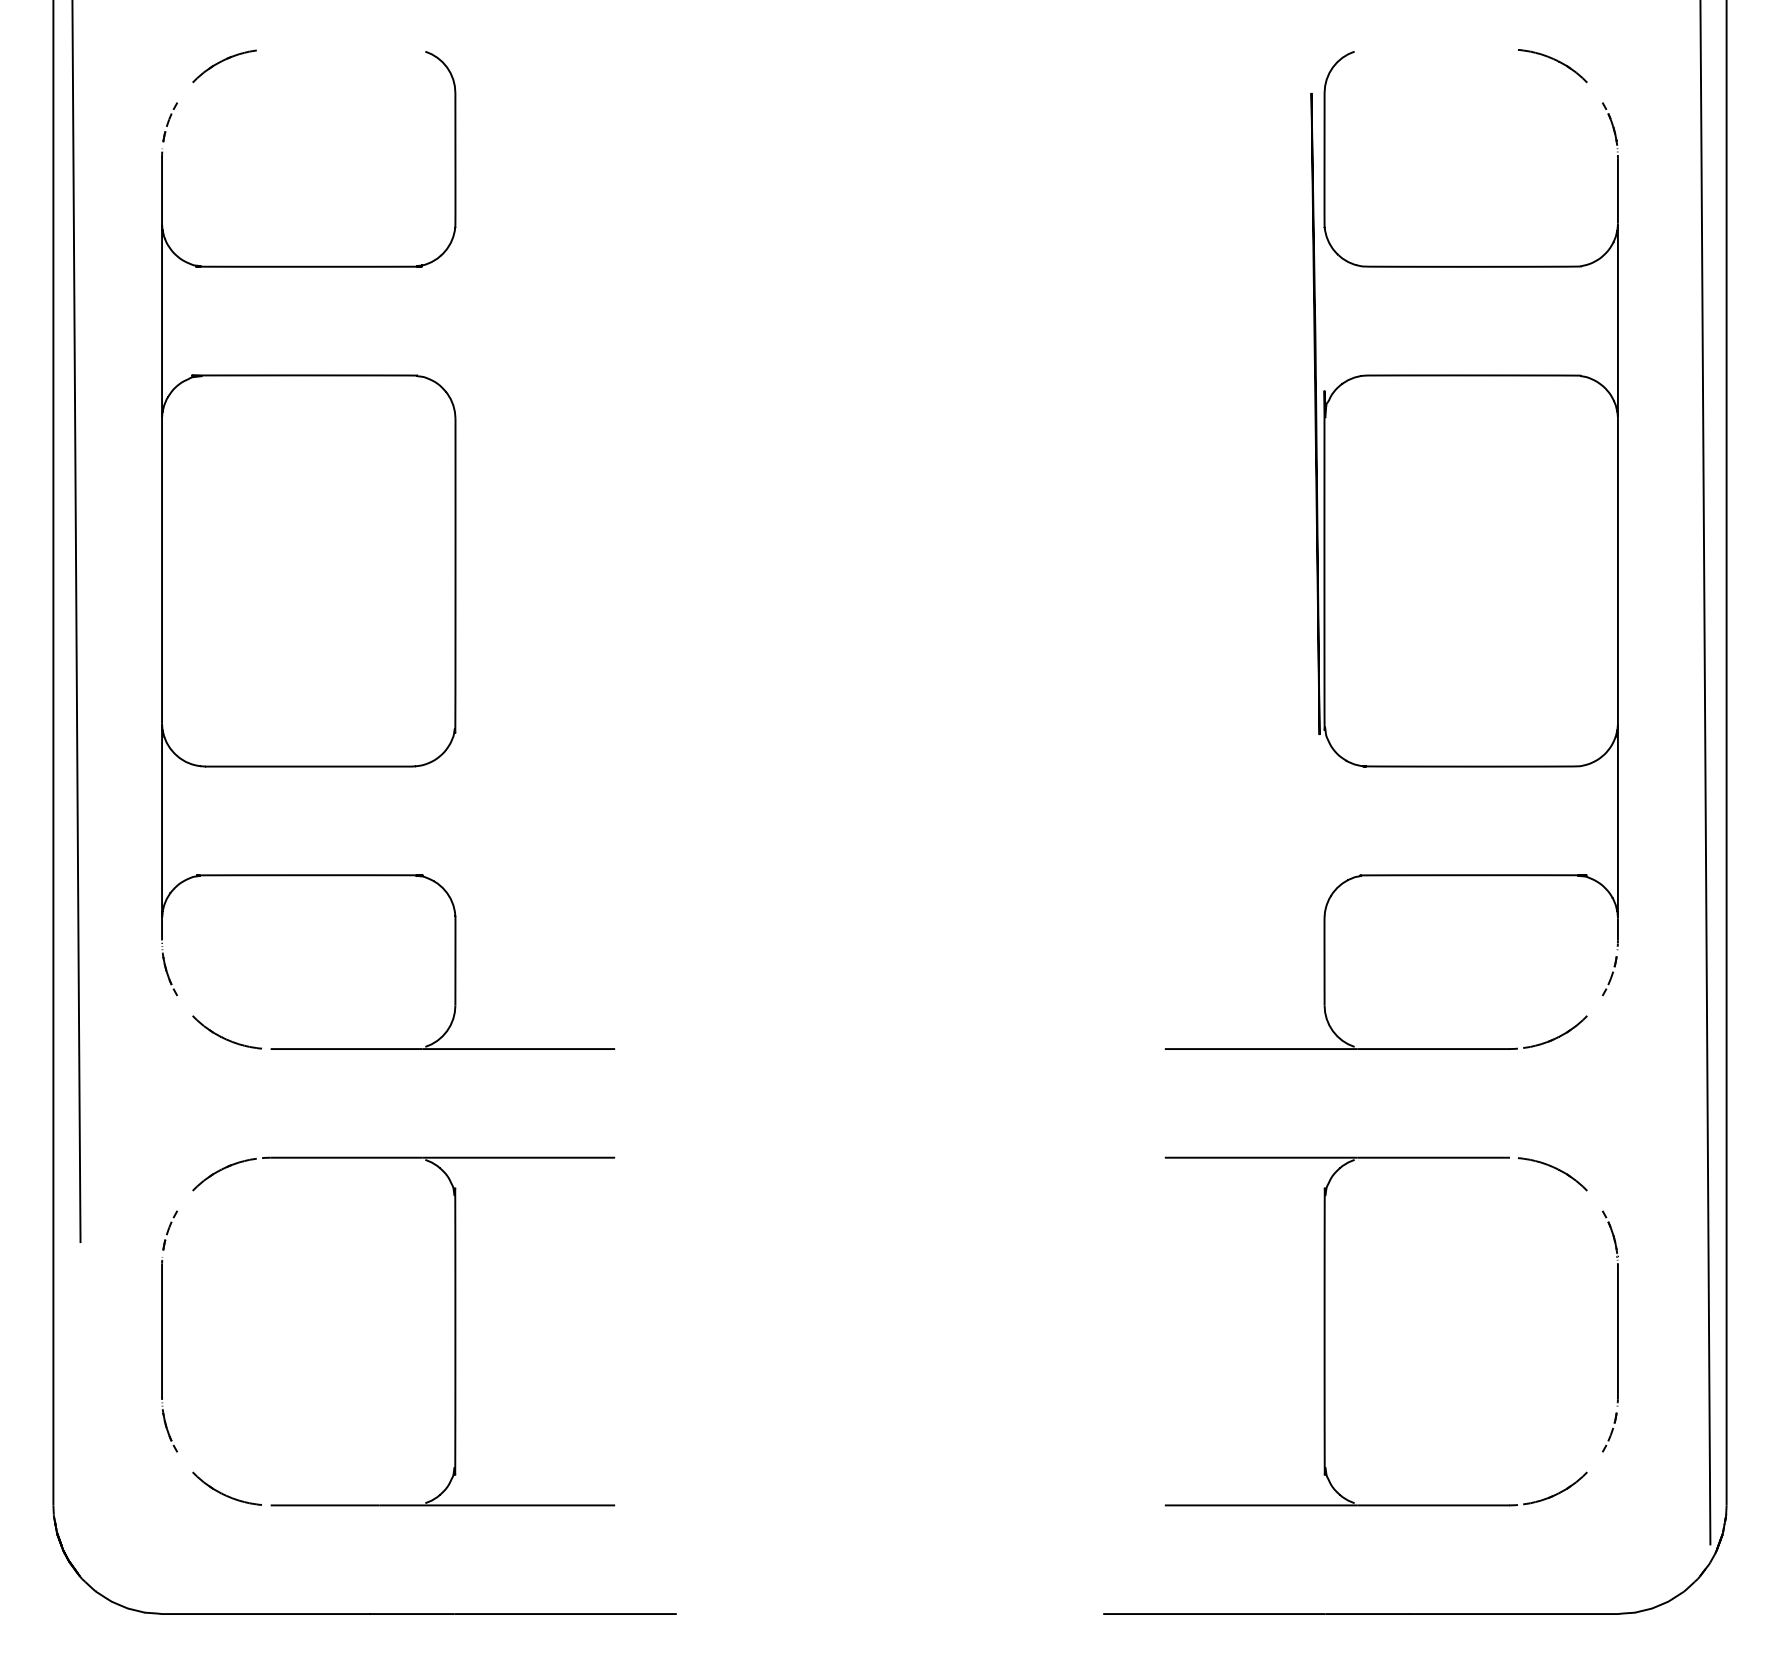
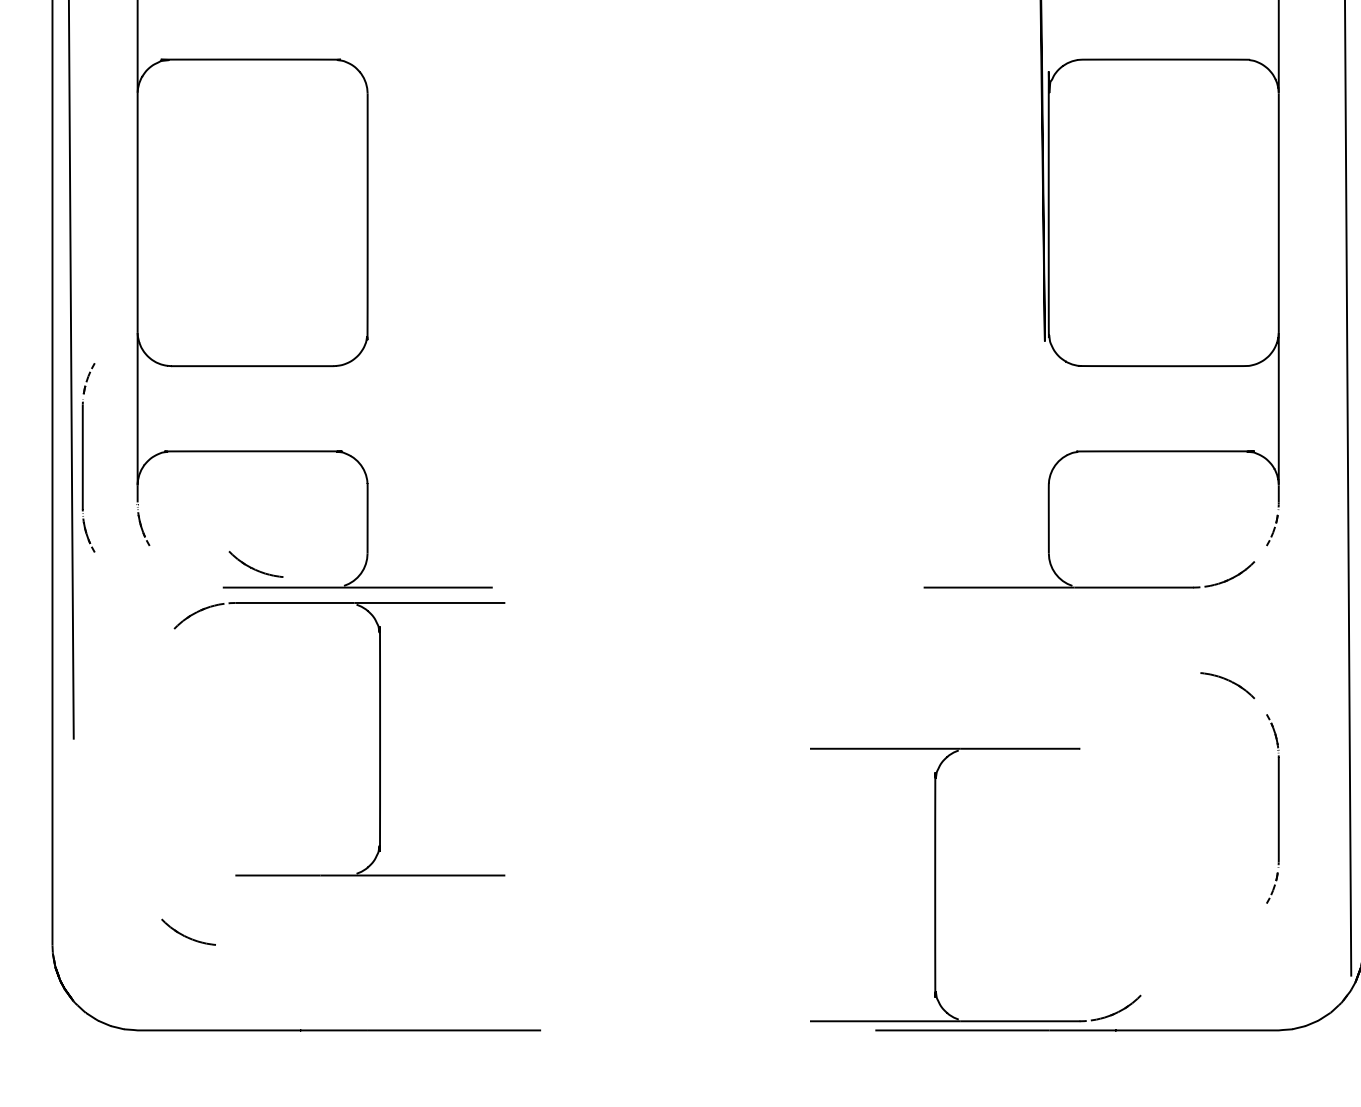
part: (226, 1032) -> (255, 564), moved
part: (162, 1331) -> (83, 457), moved
part: (454, 1331) -> (379, 739), moved
part: (1325, 1331) -> (935, 884), moved

